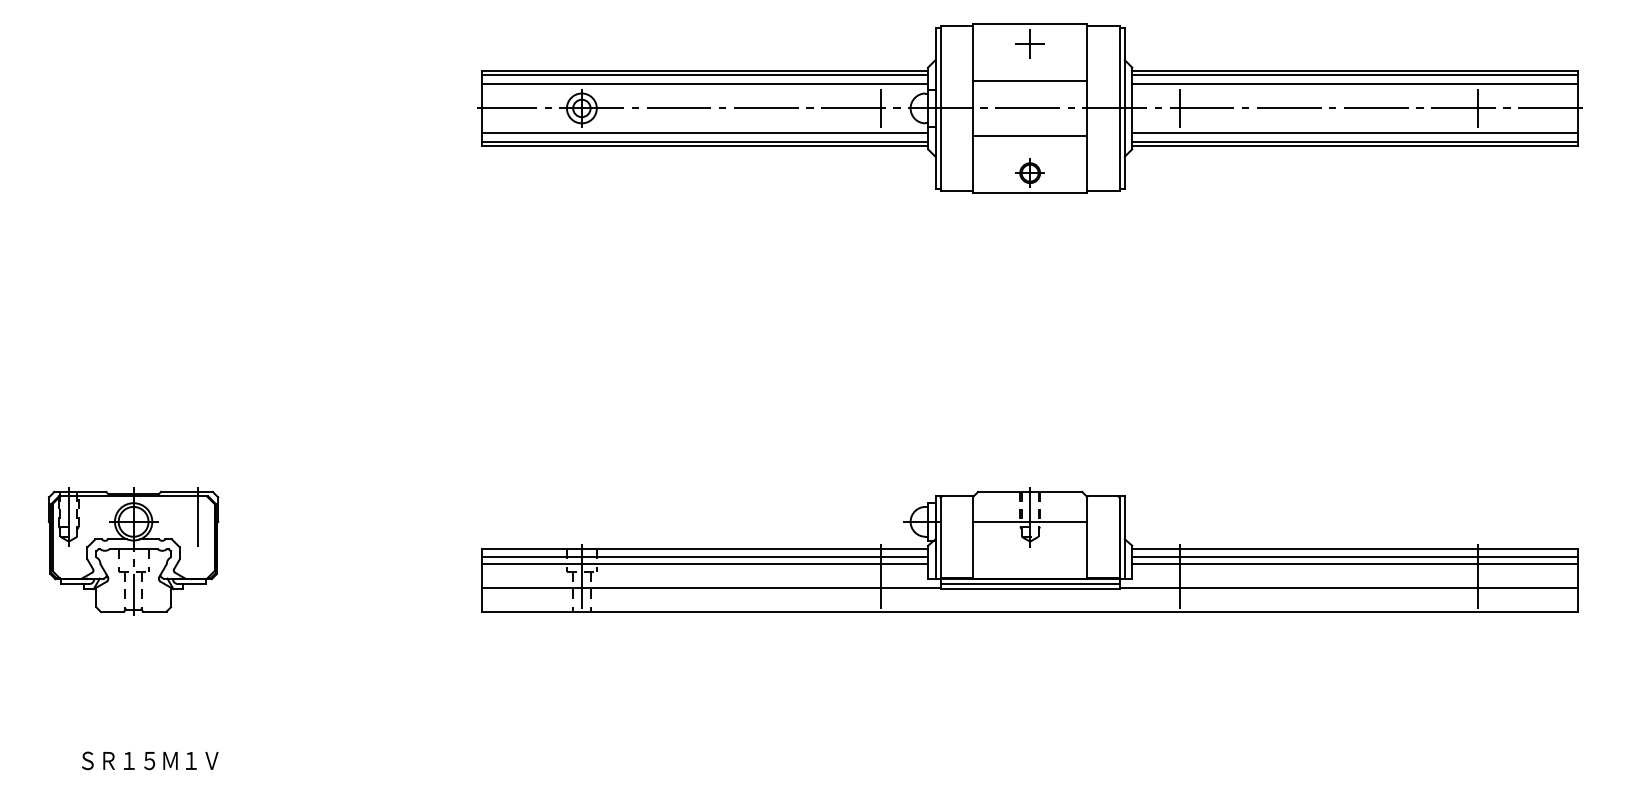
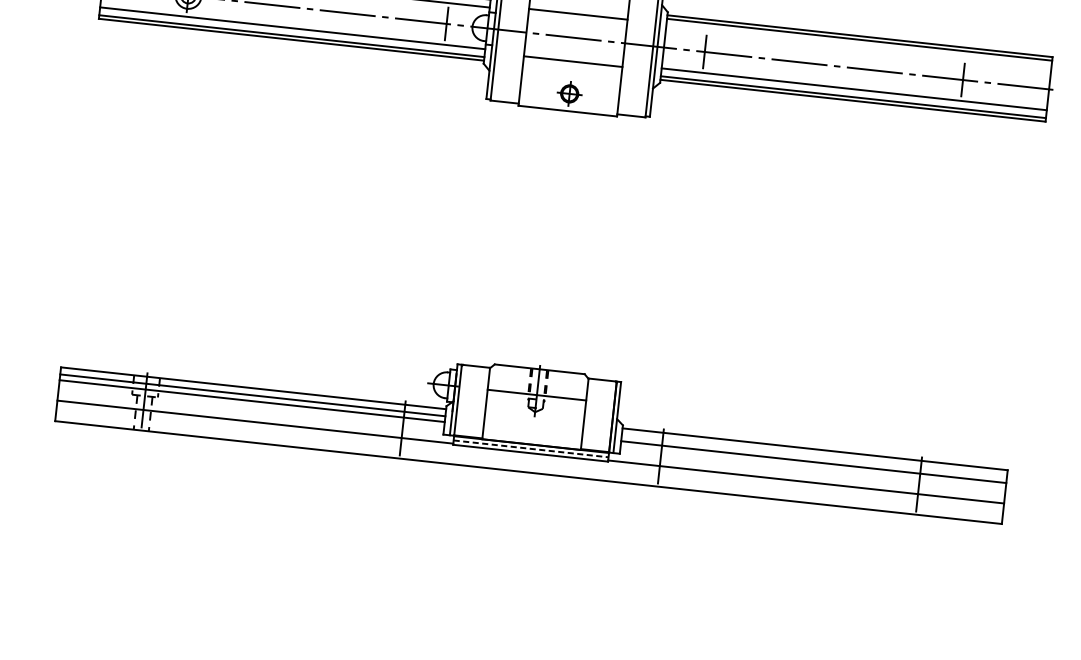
line: (1355, 84) -> (859, 47), removed
line: (1355, 557) -> (814, 456), removed
line: (1030, 584) -> (531, 449), solid -> dashed

